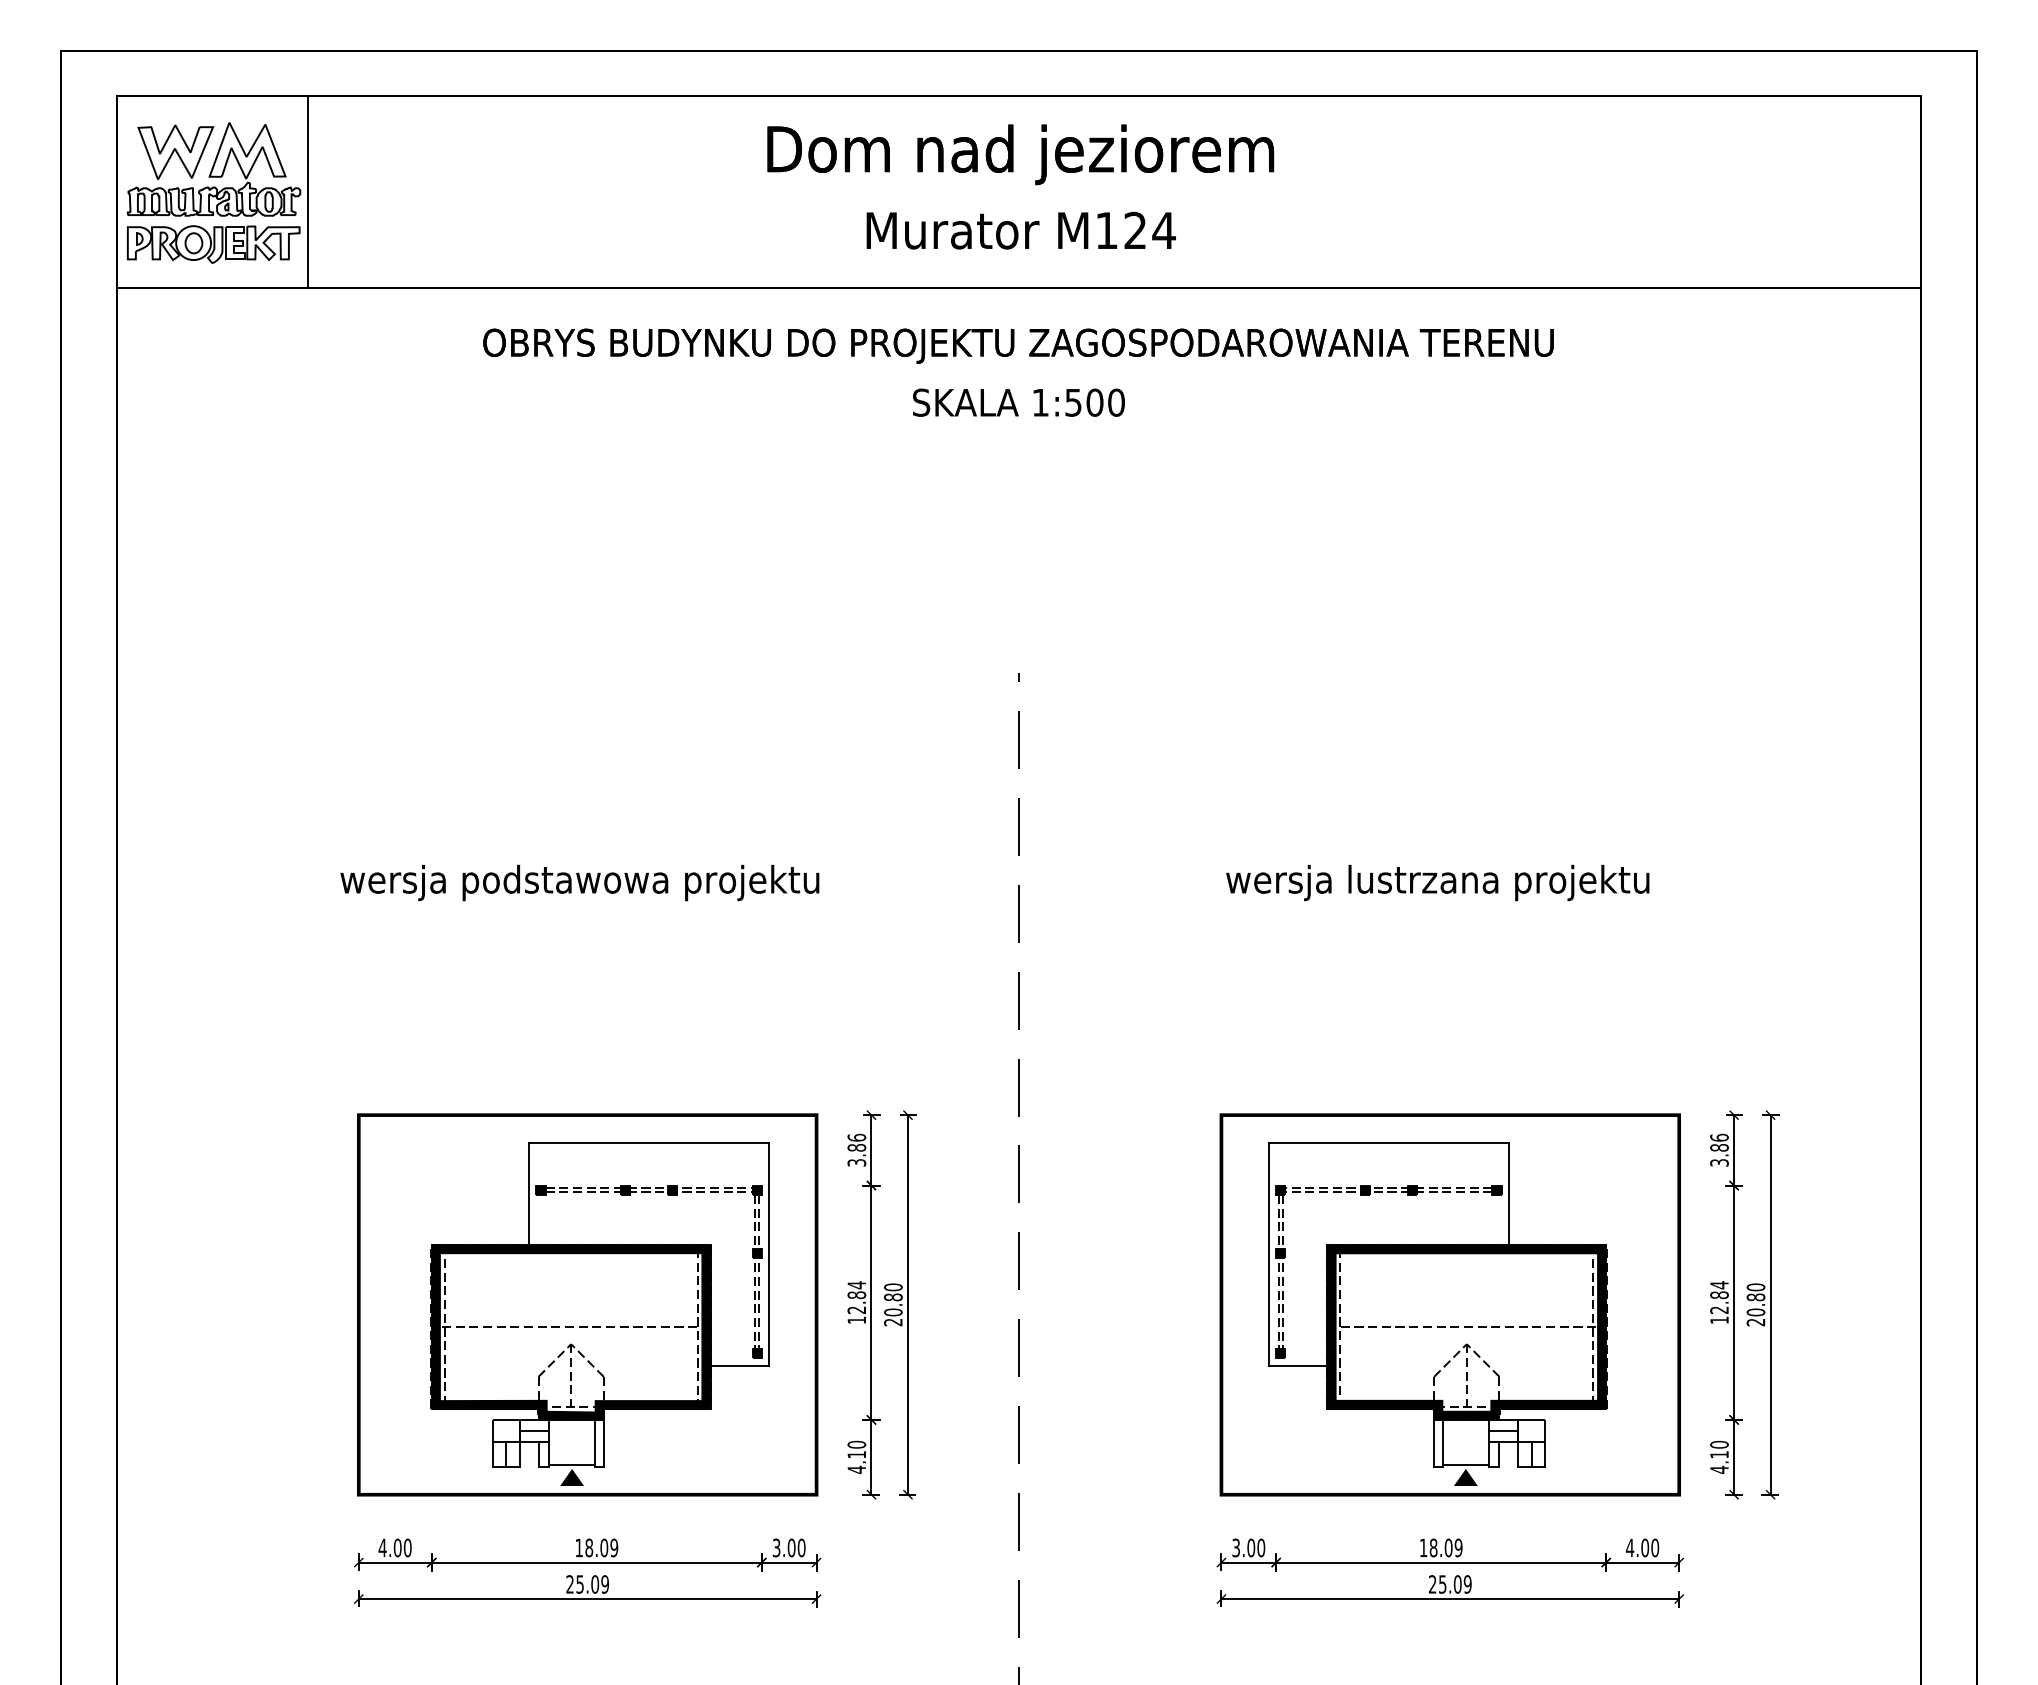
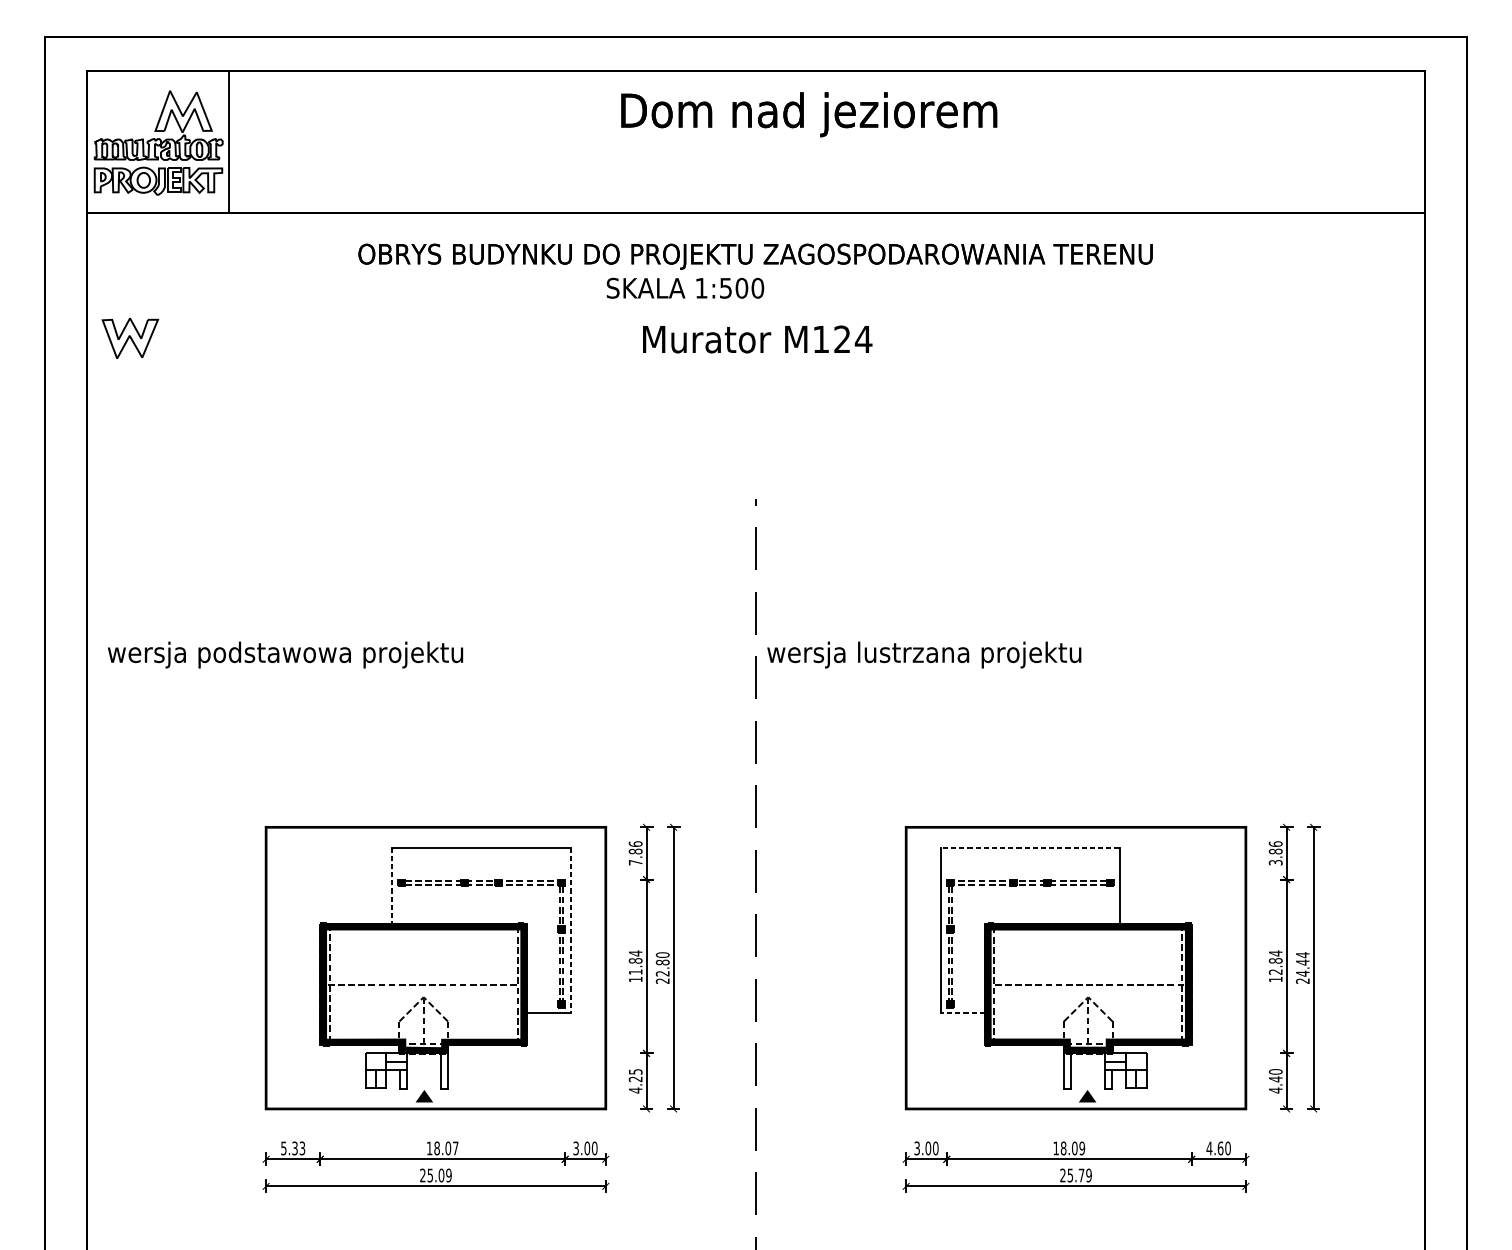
part: (175, 151) -> (130, 337), moved
text: (1020, 154) -> (809, 114), moved
text: (1020, 230) -> (757, 339), moved
text: (1018, 402) -> (685, 288), moved
text: (579, 882) -> (285, 654), moved
text: (1437, 882) -> (924, 654), moved
line: (1388, 1142) -> (1030, 847), solid -> dashed
text: (856, 1162) -> (635, 862), 3.86 -> 7.86
line: (529, 1194) -> (392, 886), solid -> dashed
line: (769, 1254) -> (570, 930), solid -> dashed
text: (1755, 1299) -> (1302, 964), 20.80 -> 24.44
text: (856, 1310) -> (635, 972), 12.84 -> 11.84
text: (893, 1312) -> (662, 973), 20.80 -> 22.80
line: (1297, 1365) -> (962, 1013), solid -> dashed
text: (856, 1449) -> (635, 1075), 4.10 -> 4.25
text: (1719, 1454) -> (1275, 1079), 4.10 -> 4.40
line: (571, 1464) -> (423, 1086), removed
line: (1466, 1464) -> (1088, 1086), removed
text: (394, 1547) -> (292, 1148), 4.00 -> 5.33
text: (614, 1547) -> (455, 1148), 18.09 -> 18.07
text: (1645, 1547) -> (1220, 1148), 4.00 -> 4.60
text: (1457, 1584) -> (1081, 1175), 25.09 -> 25.79

